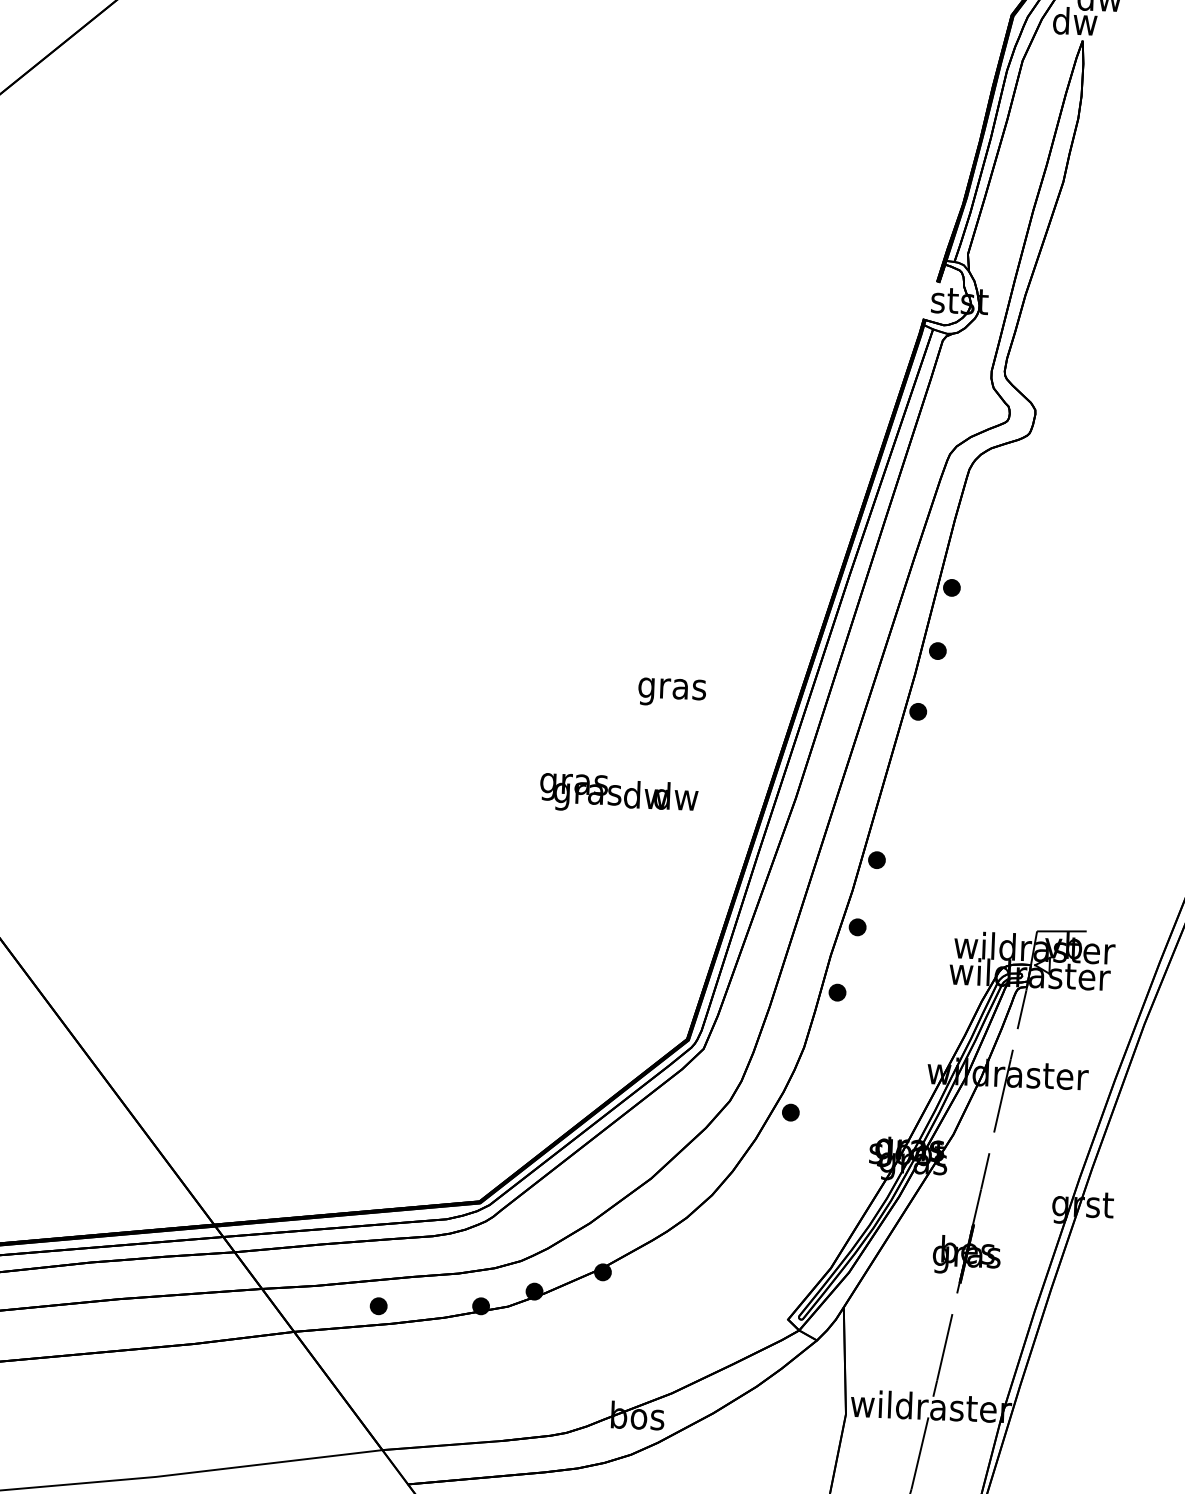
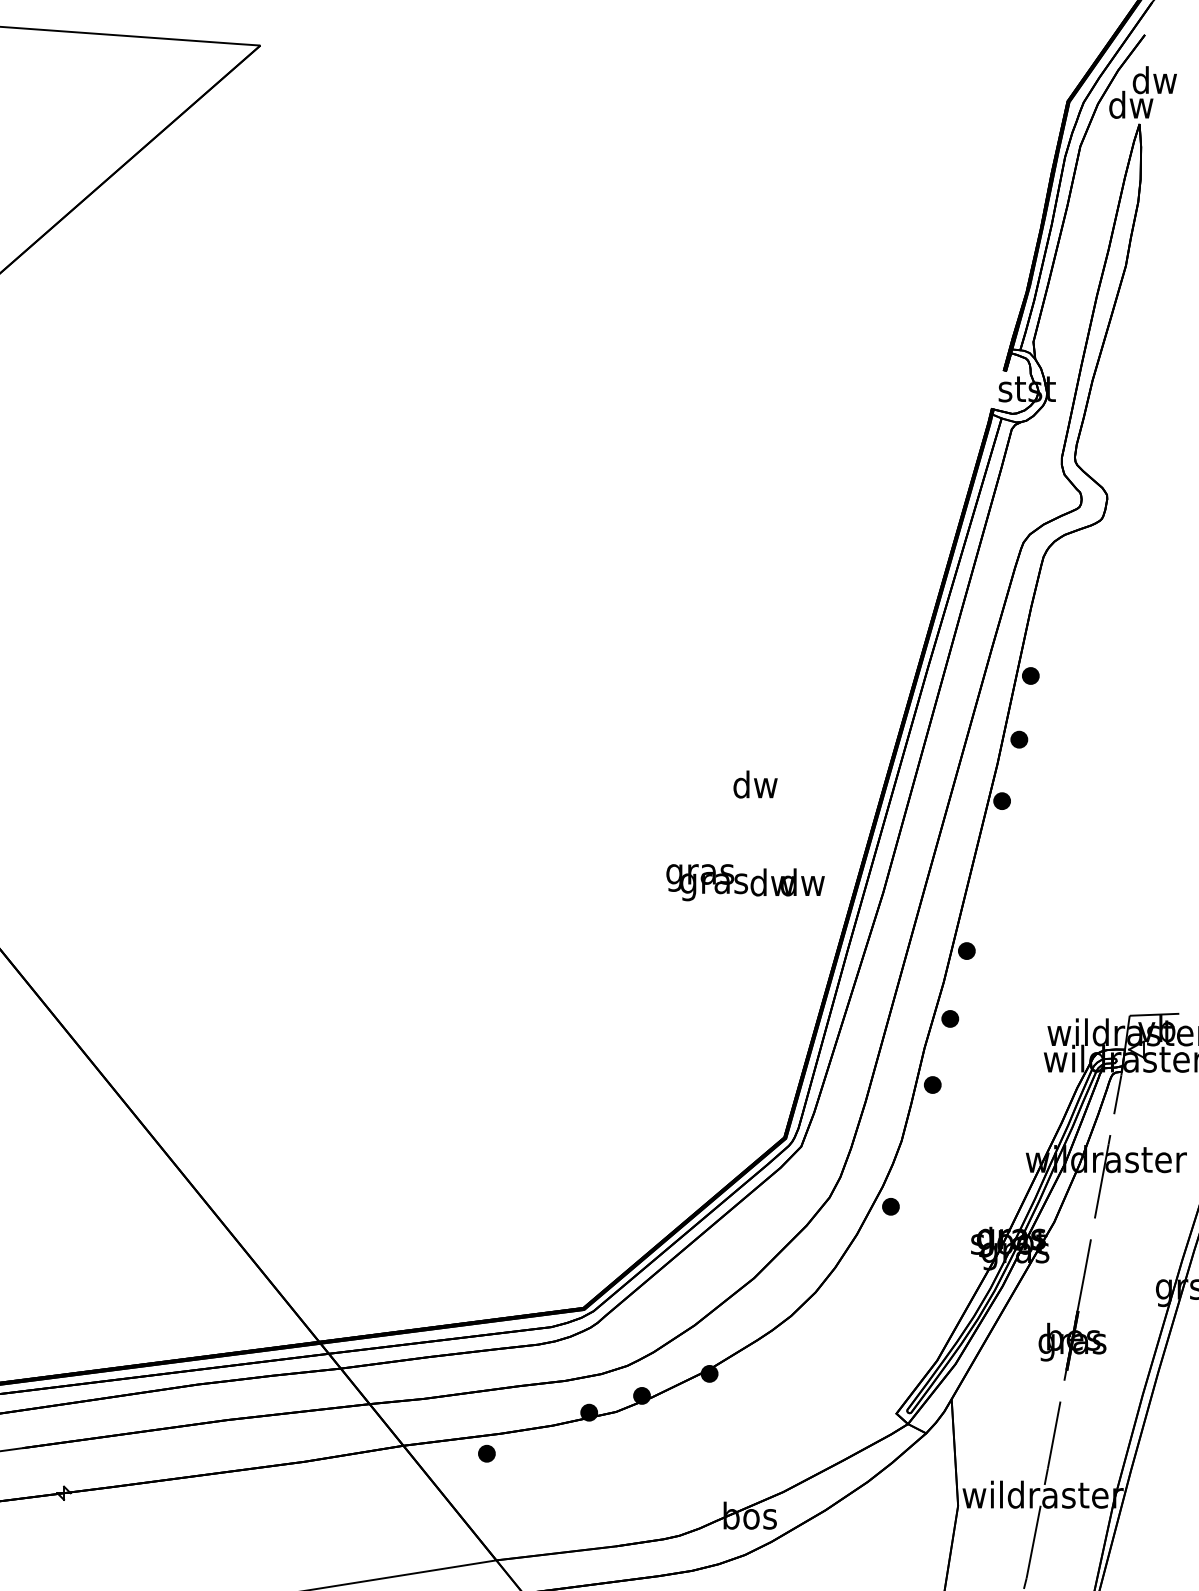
text: (672, 688) -> (755, 787), gras -> dw
text: (619, 794) -> (745, 882), moved
part: (378, 1305) -> (486, 1453), moved

